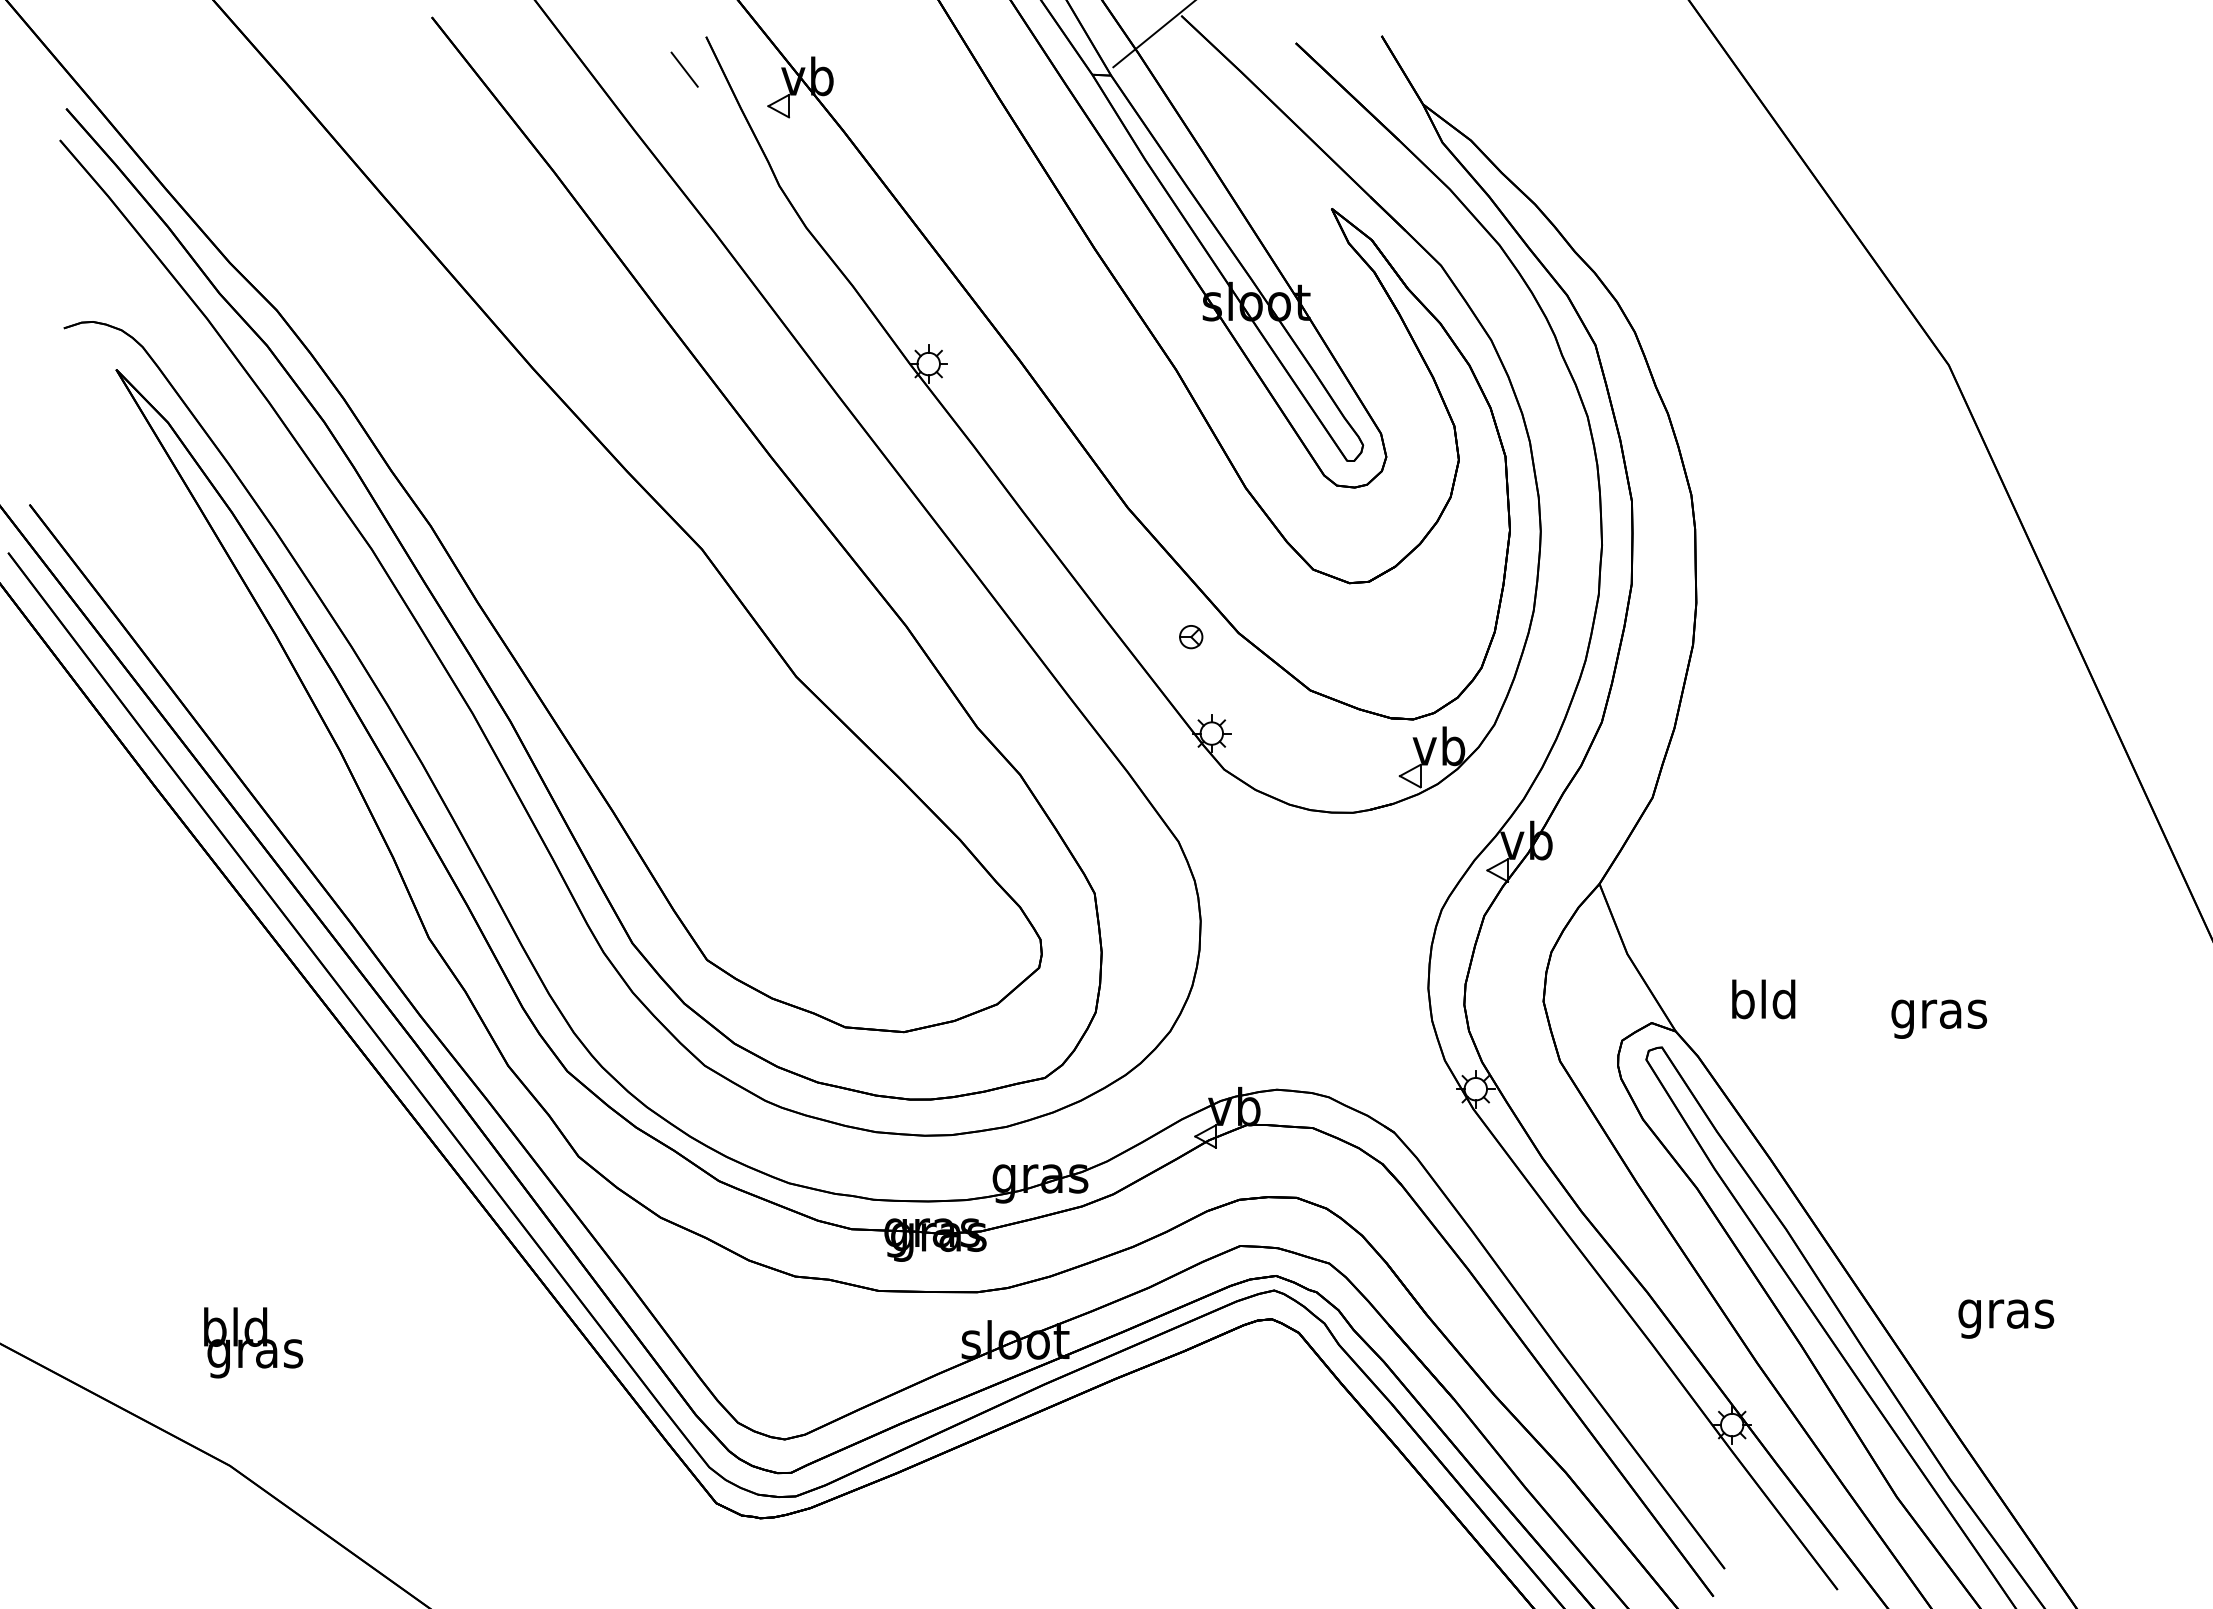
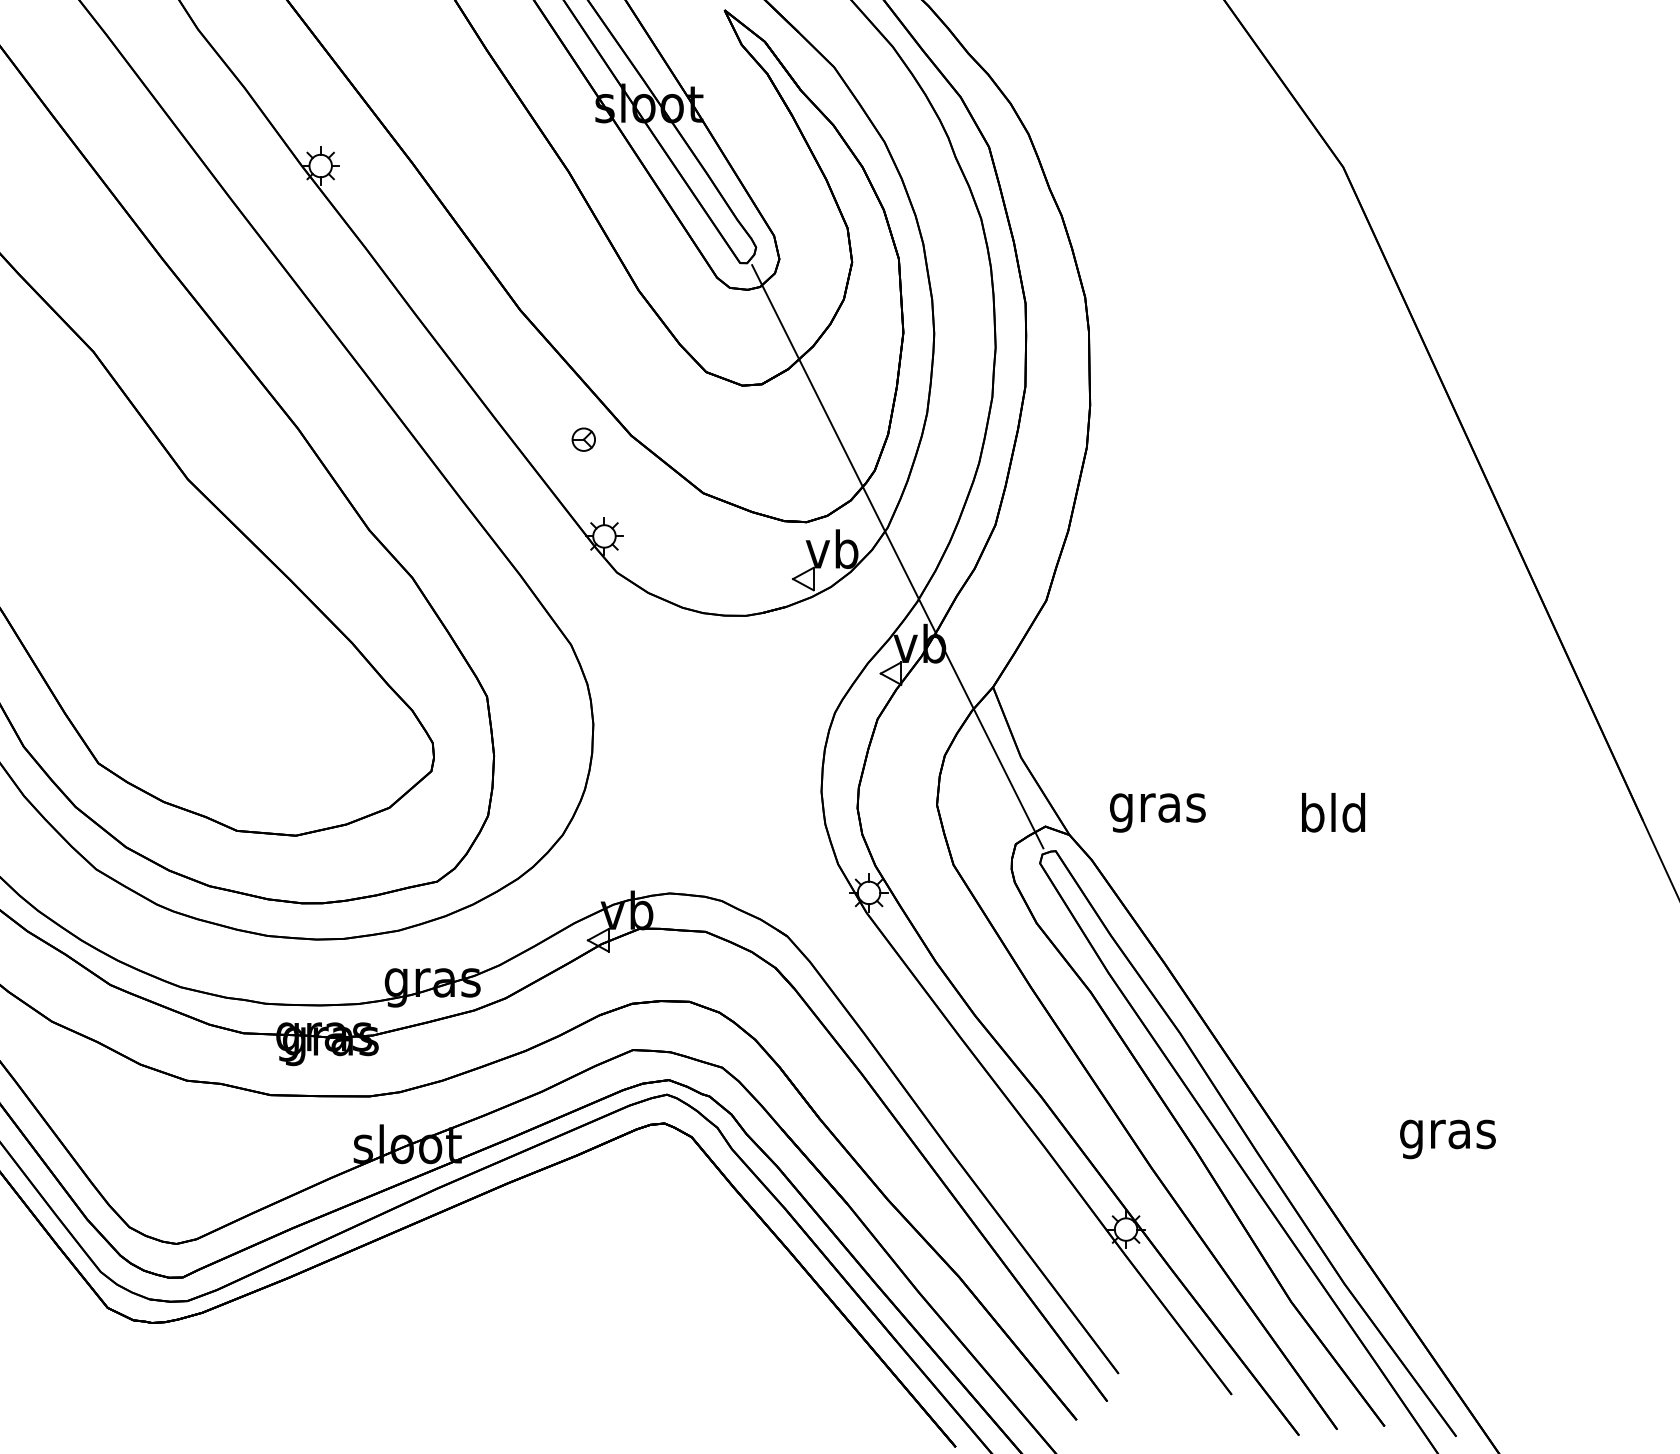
line: (1504, 753) -> (897, 556), added
text: (1763, 1004) -> (1157, 808), bld -> gras
text: (1939, 1013) -> (1333, 817), gras -> bld
text: (2006, 1318) -> (1448, 1138), moved

